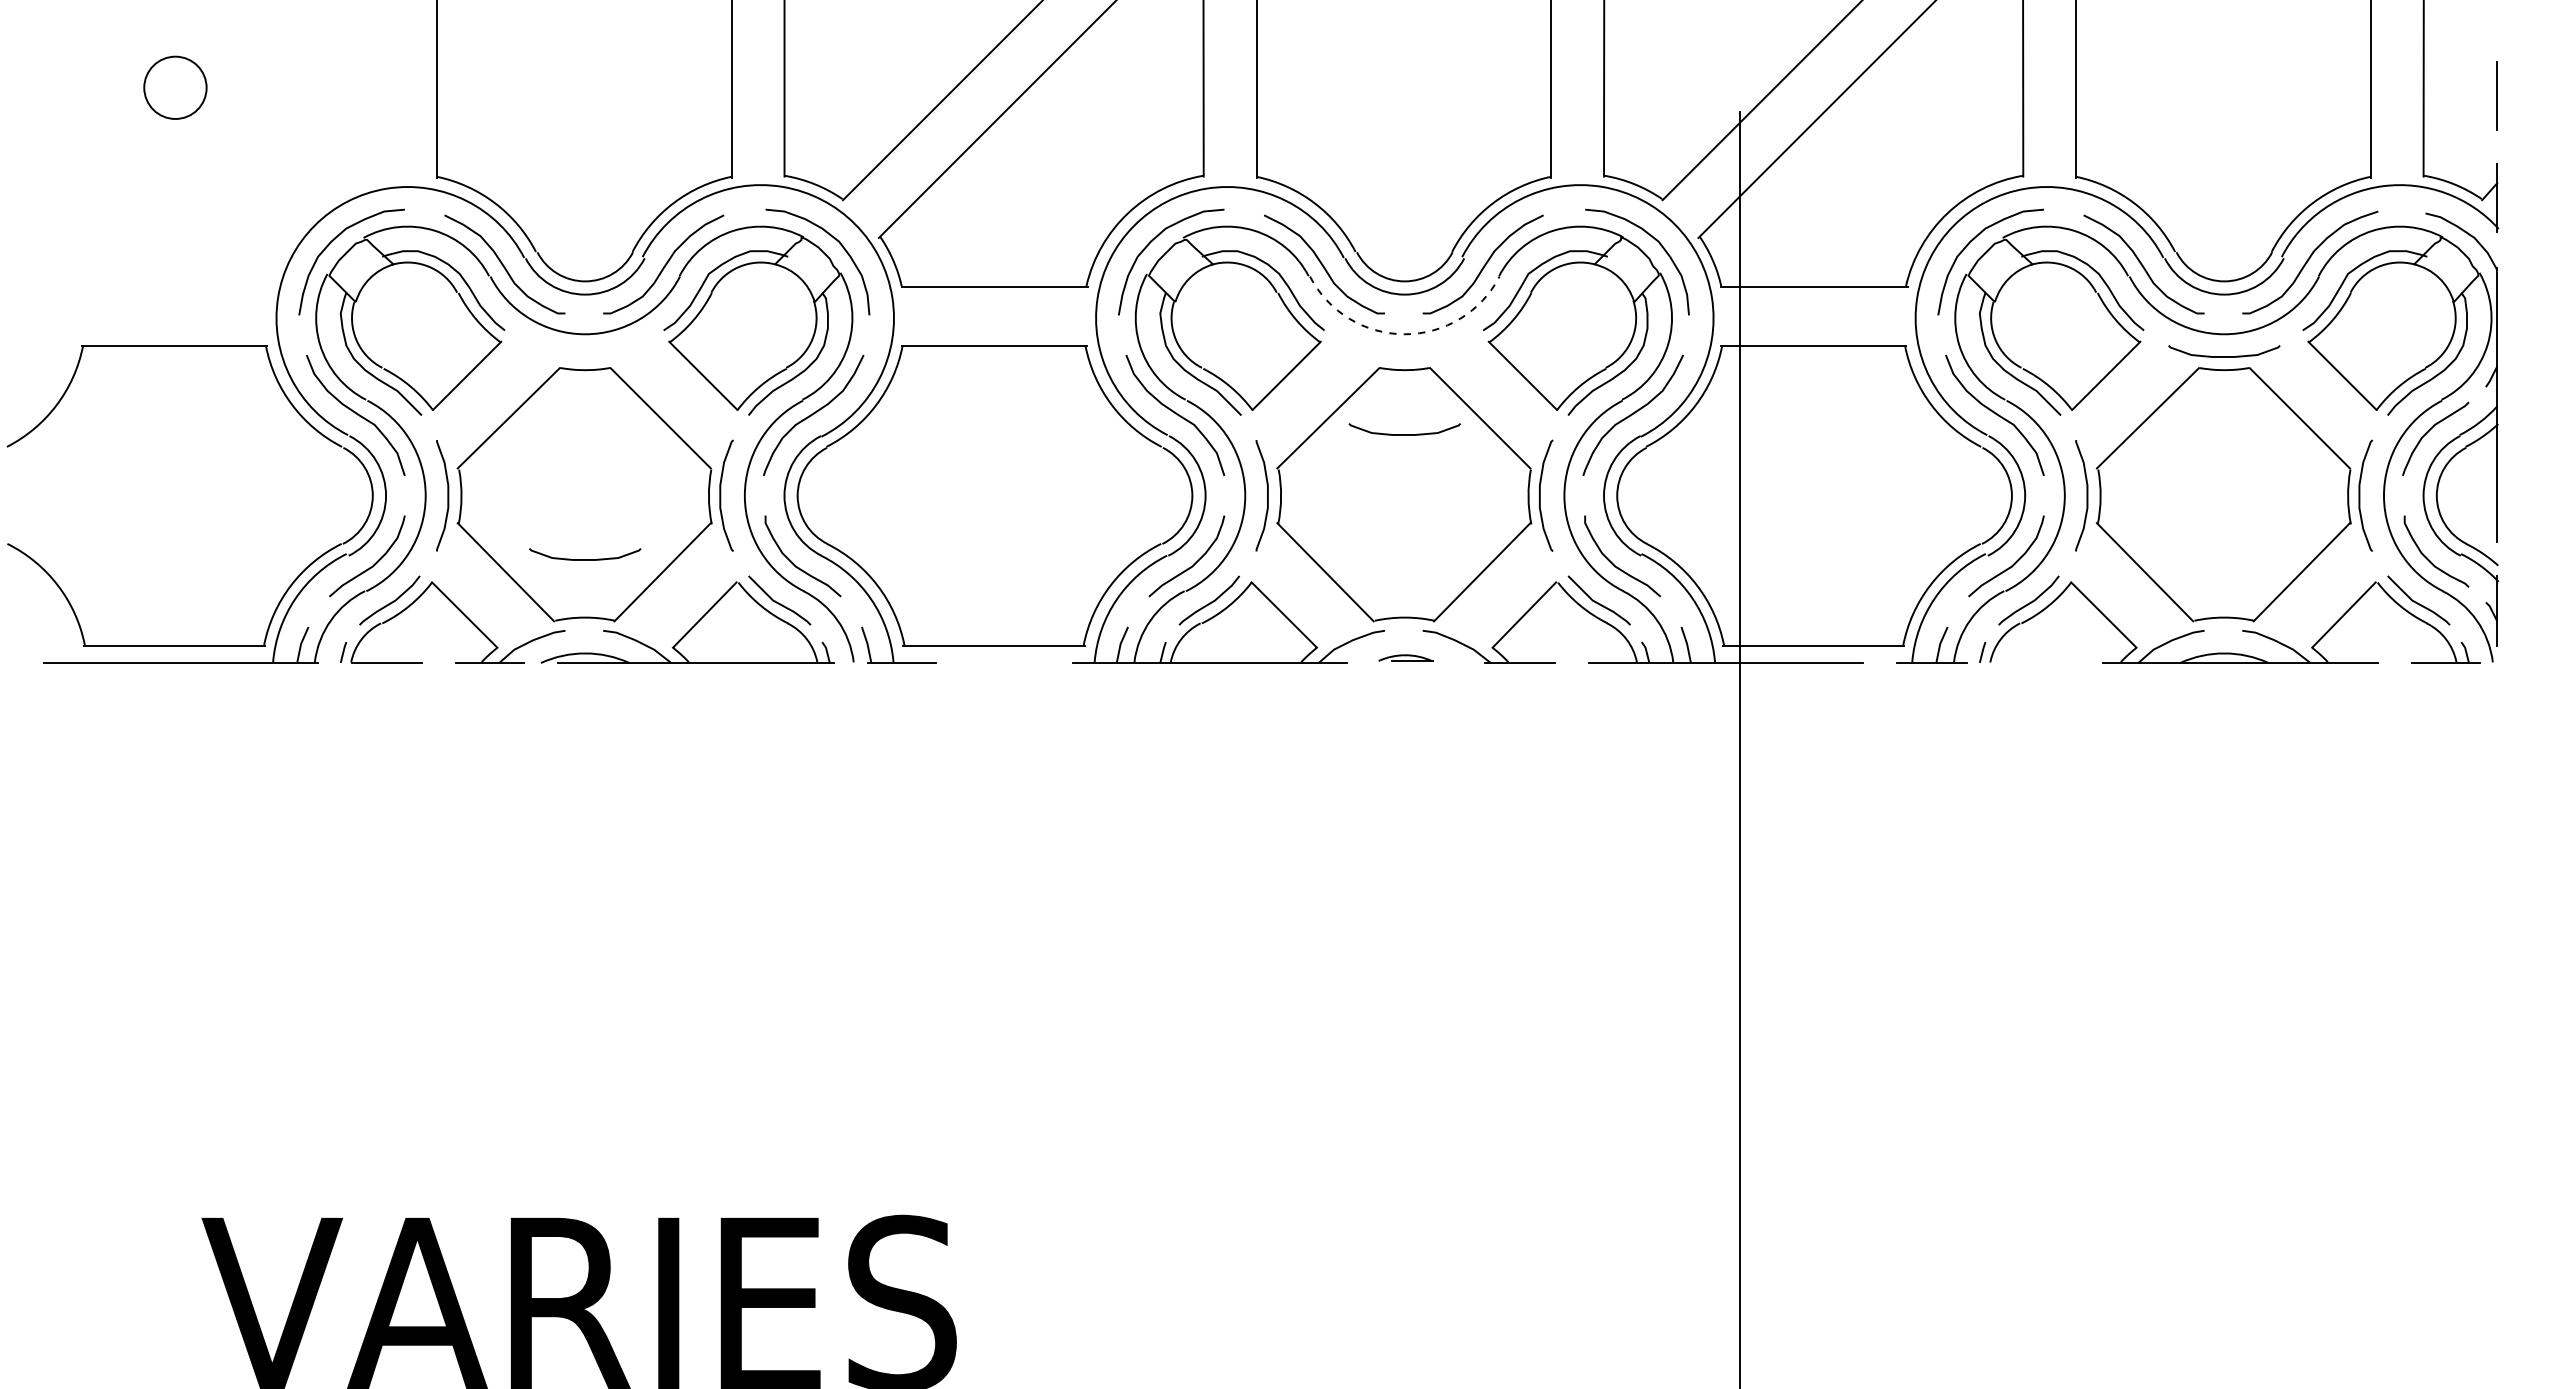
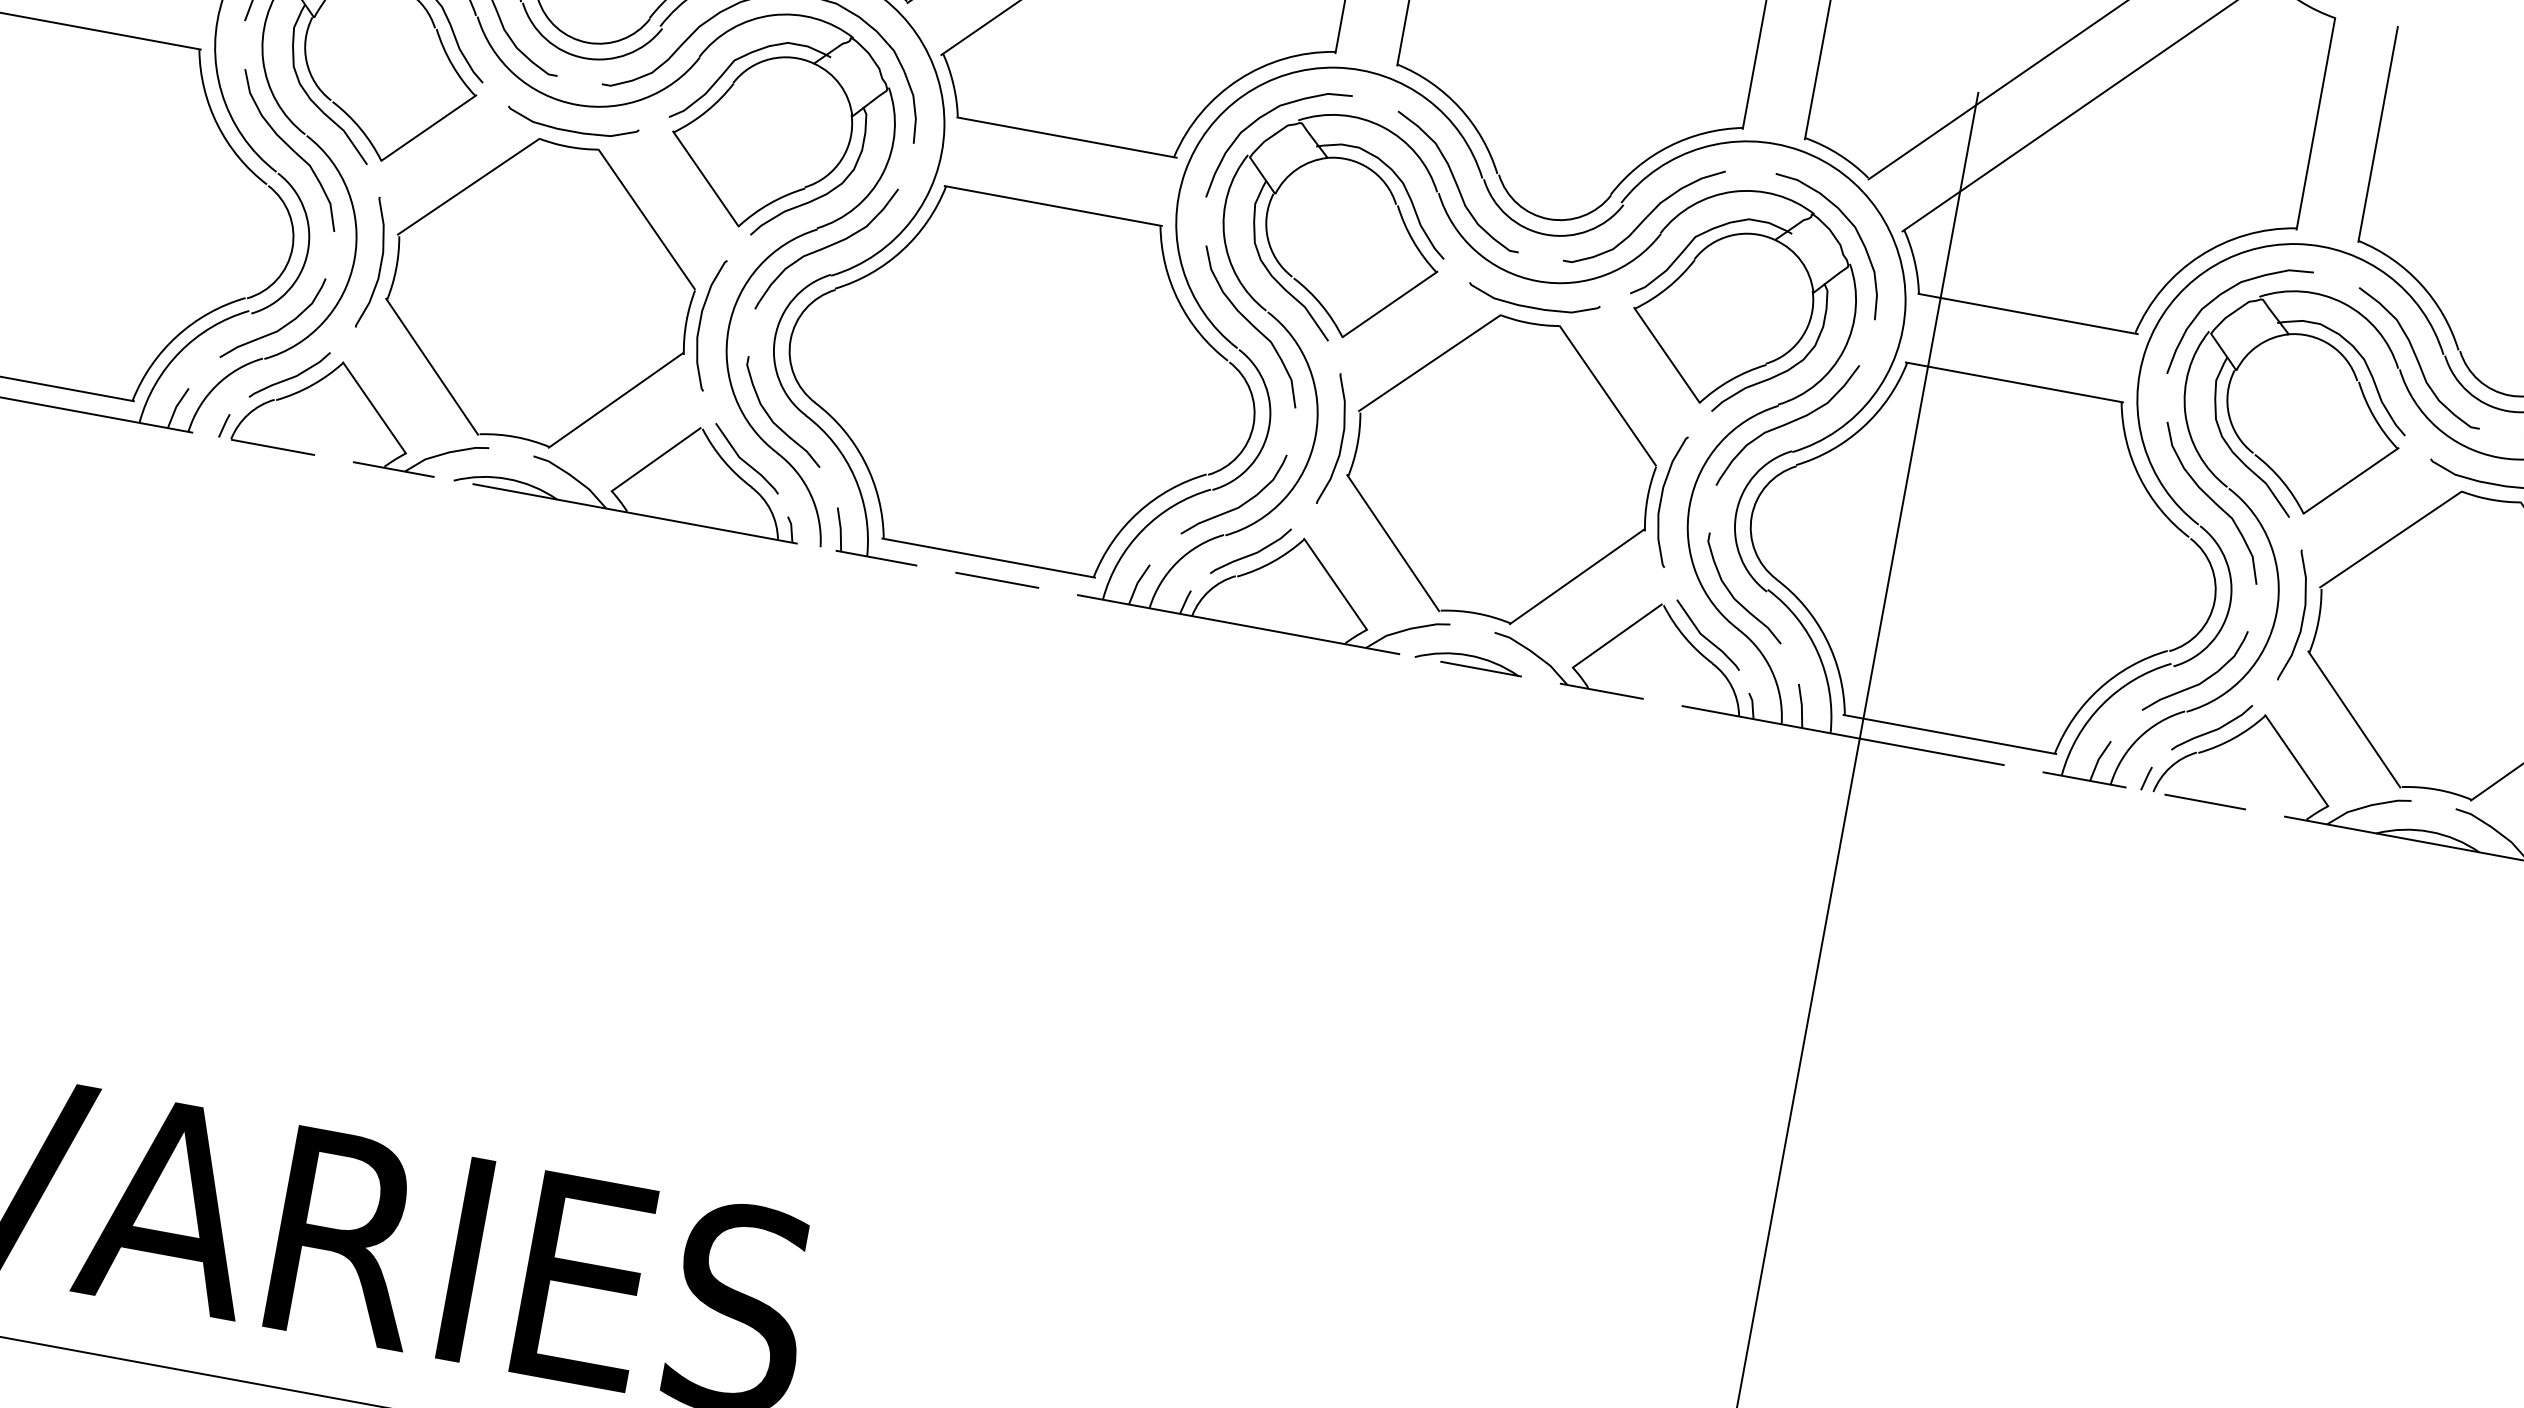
line: (1404, 334) -> (1537, 281), dashed -> solid
curve: (1404, 434) -> (1532, 307), moved
curve: (585, 559) -> (571, 130), moved
part: (1405, 657) -> (1468, 660), size x1.67
line: (1004, 662) -> (997, 579), added
line: (2034, 662) -> (2205, 801), added

